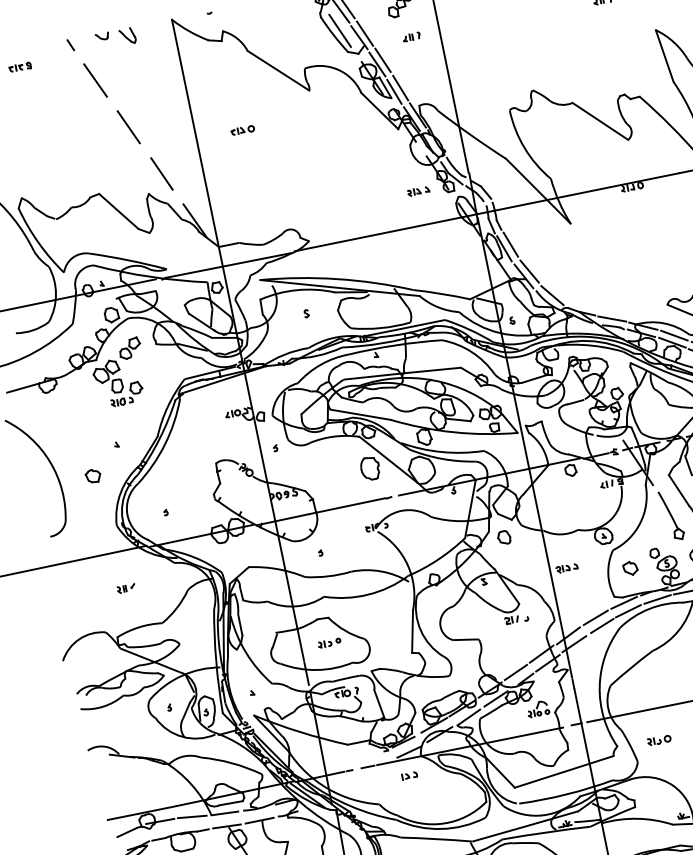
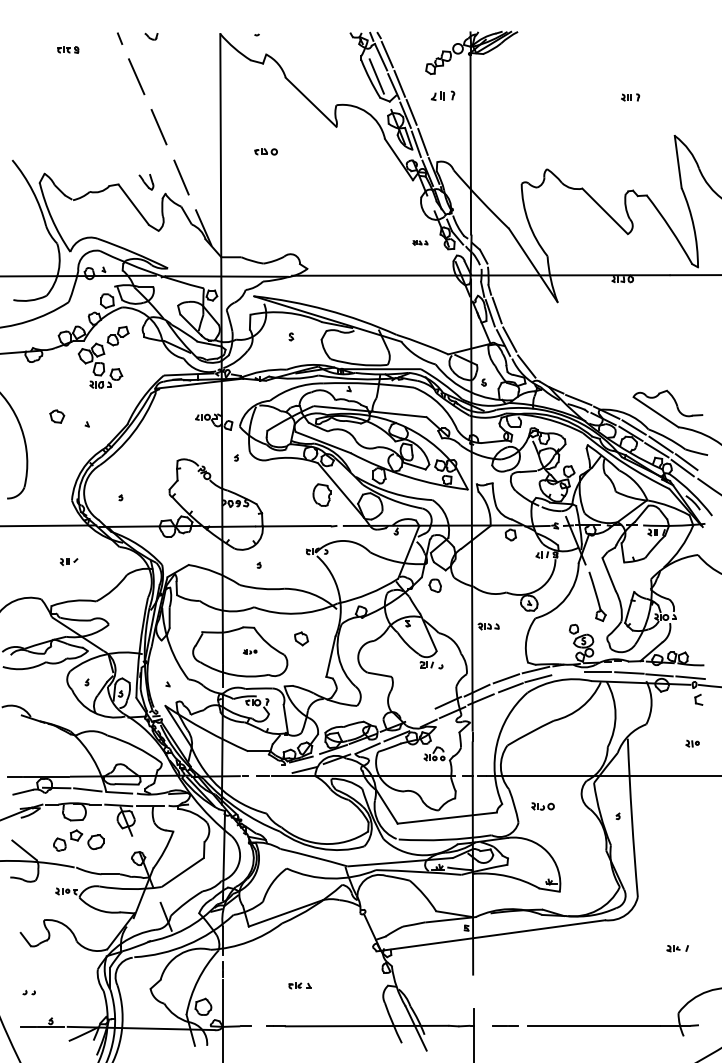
part: (127, 36) -> (146, 182), moved
part: (411, 36) -> (443, 95), size x1.4
part: (418, 191) -> (420, 242), size x0.7
part: (93, 476) -> (57, 416), moved
part: (630, 568) -> (301, 638), moved
line: (656, 598) -> (567, 672), removed
part: (328, 642) -> (249, 651), size x0.6
line: (515, 672) -> (420, 715), removed
part: (409, 775) -> (300, 792), removed

